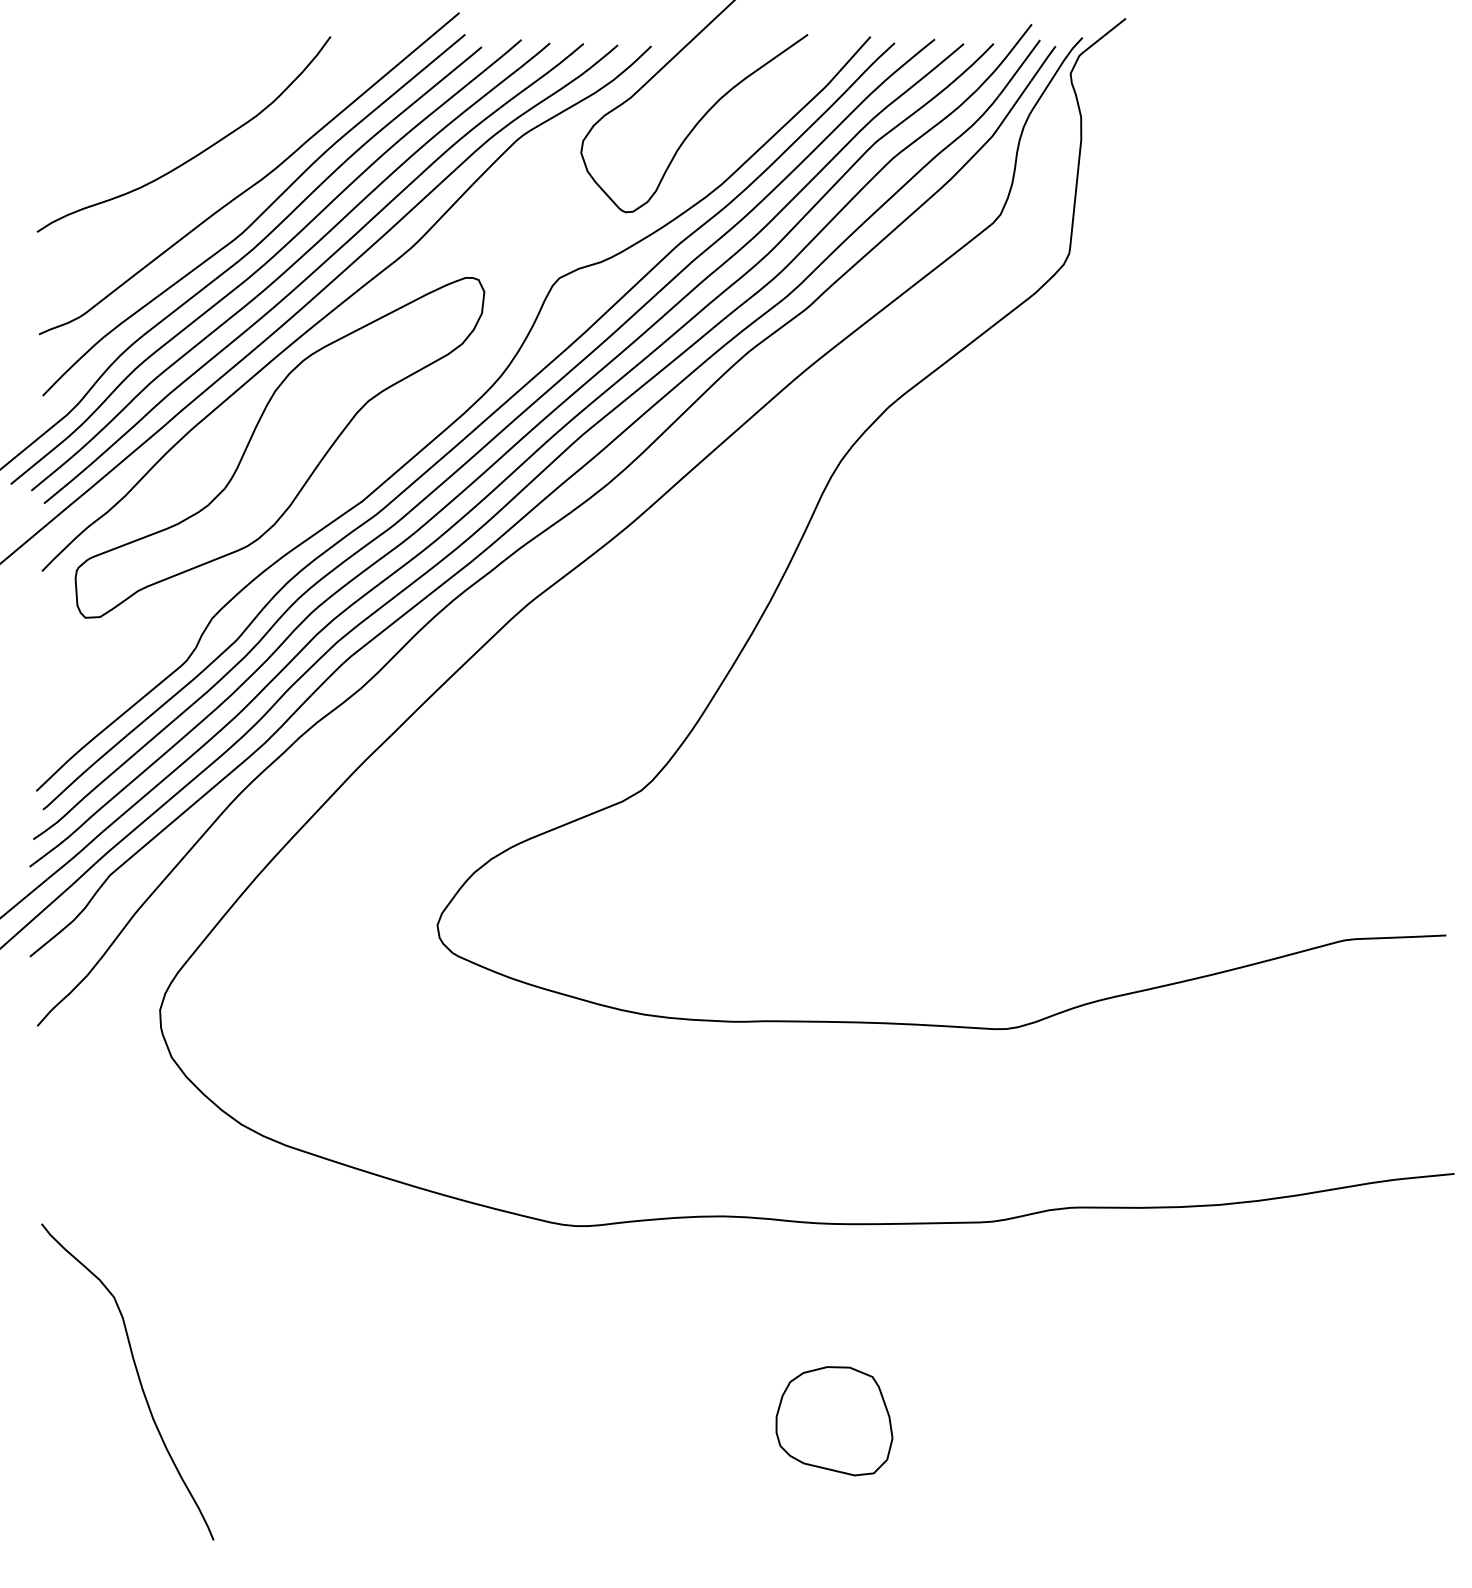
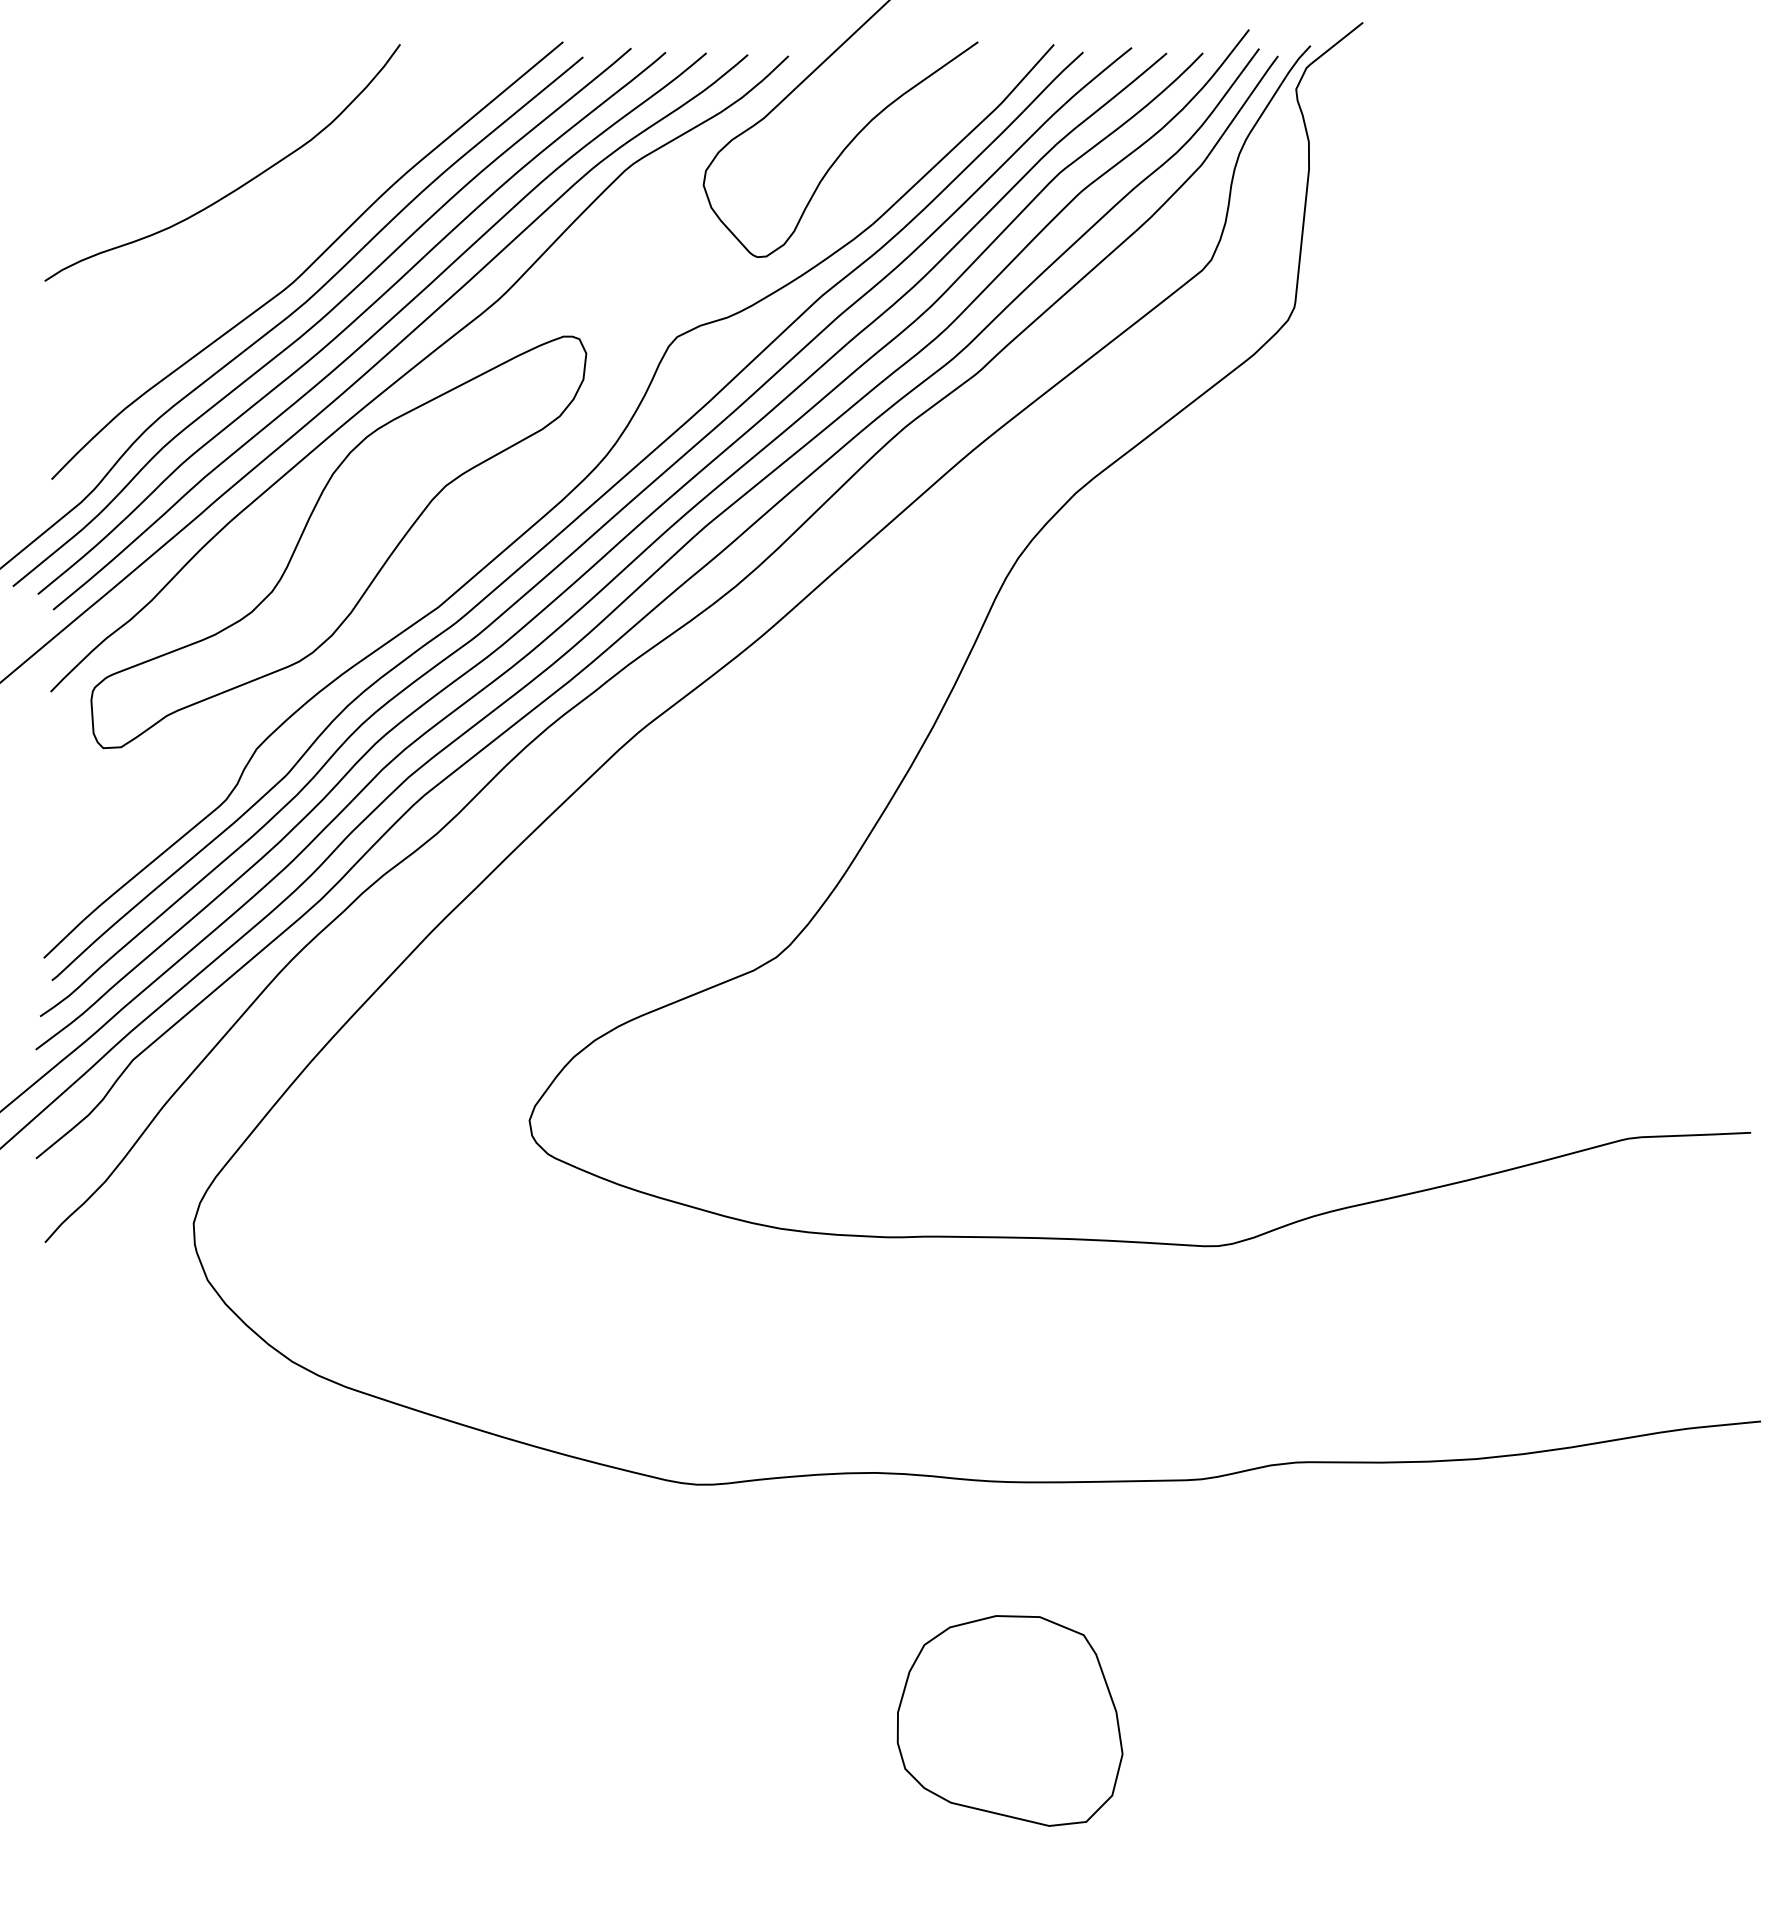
curve: (256, 182) -> (310, 220), removed
curve: (138, 1378) -> (167, 1669), removed
part: (834, 1420) -> (1010, 1720), size x1.6

